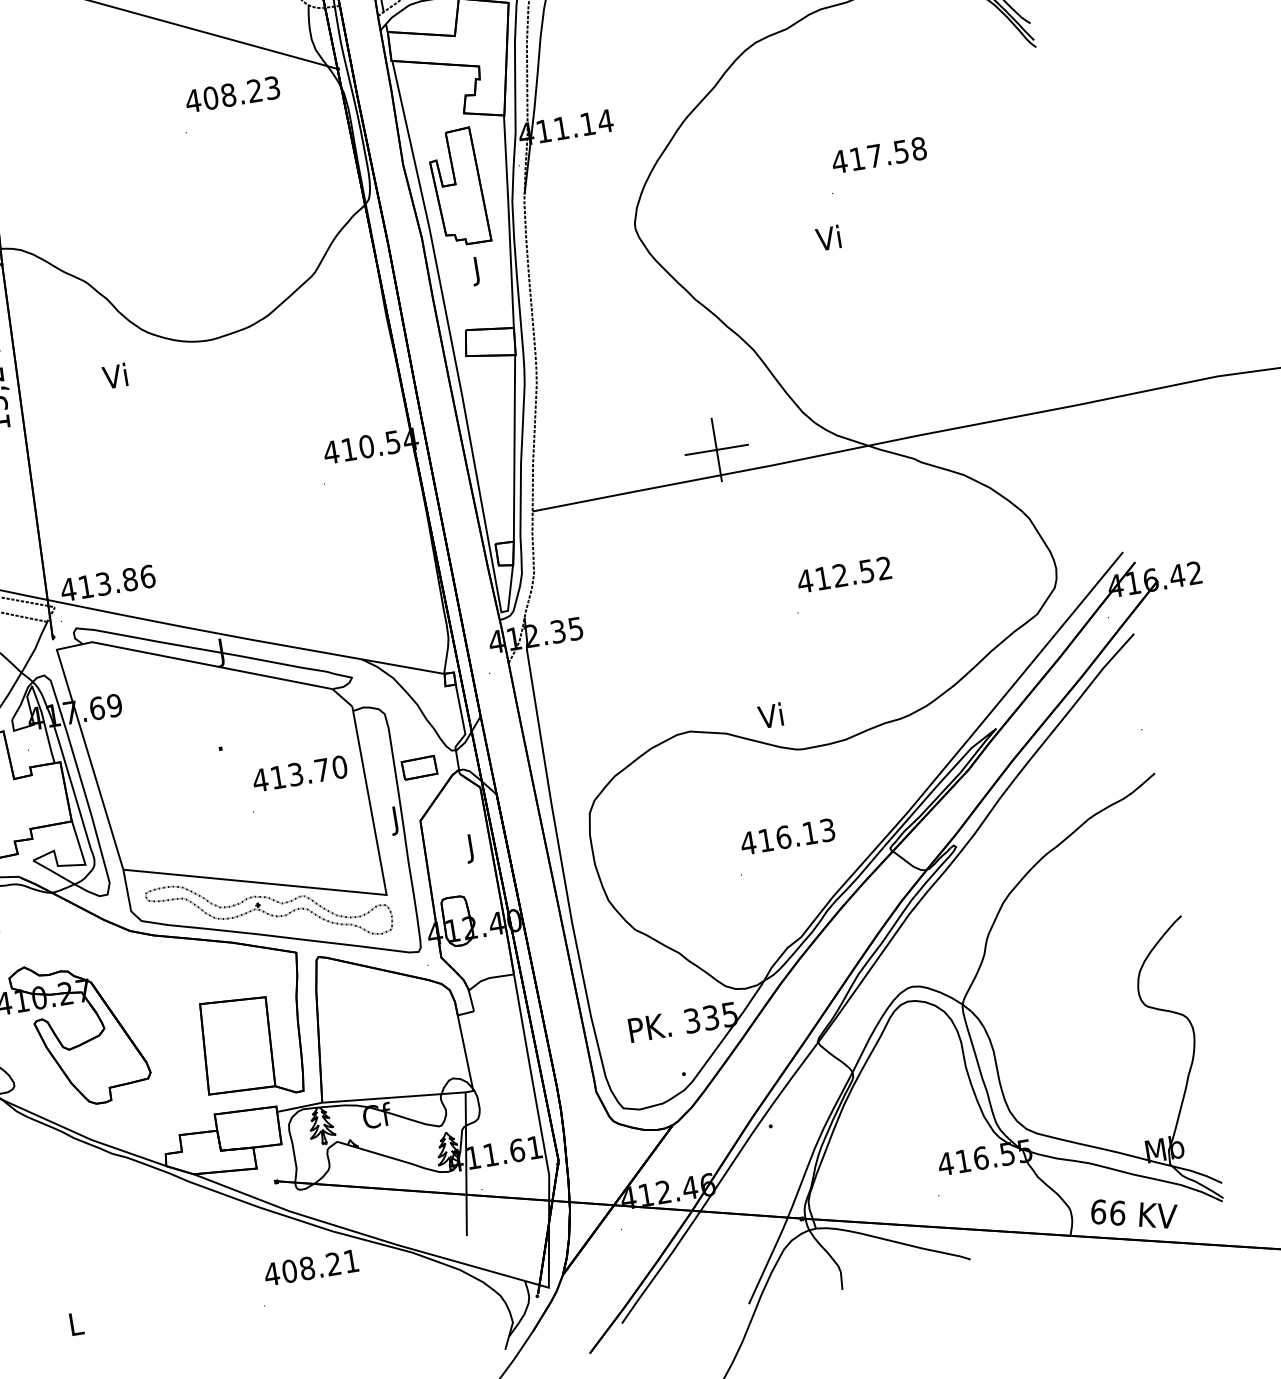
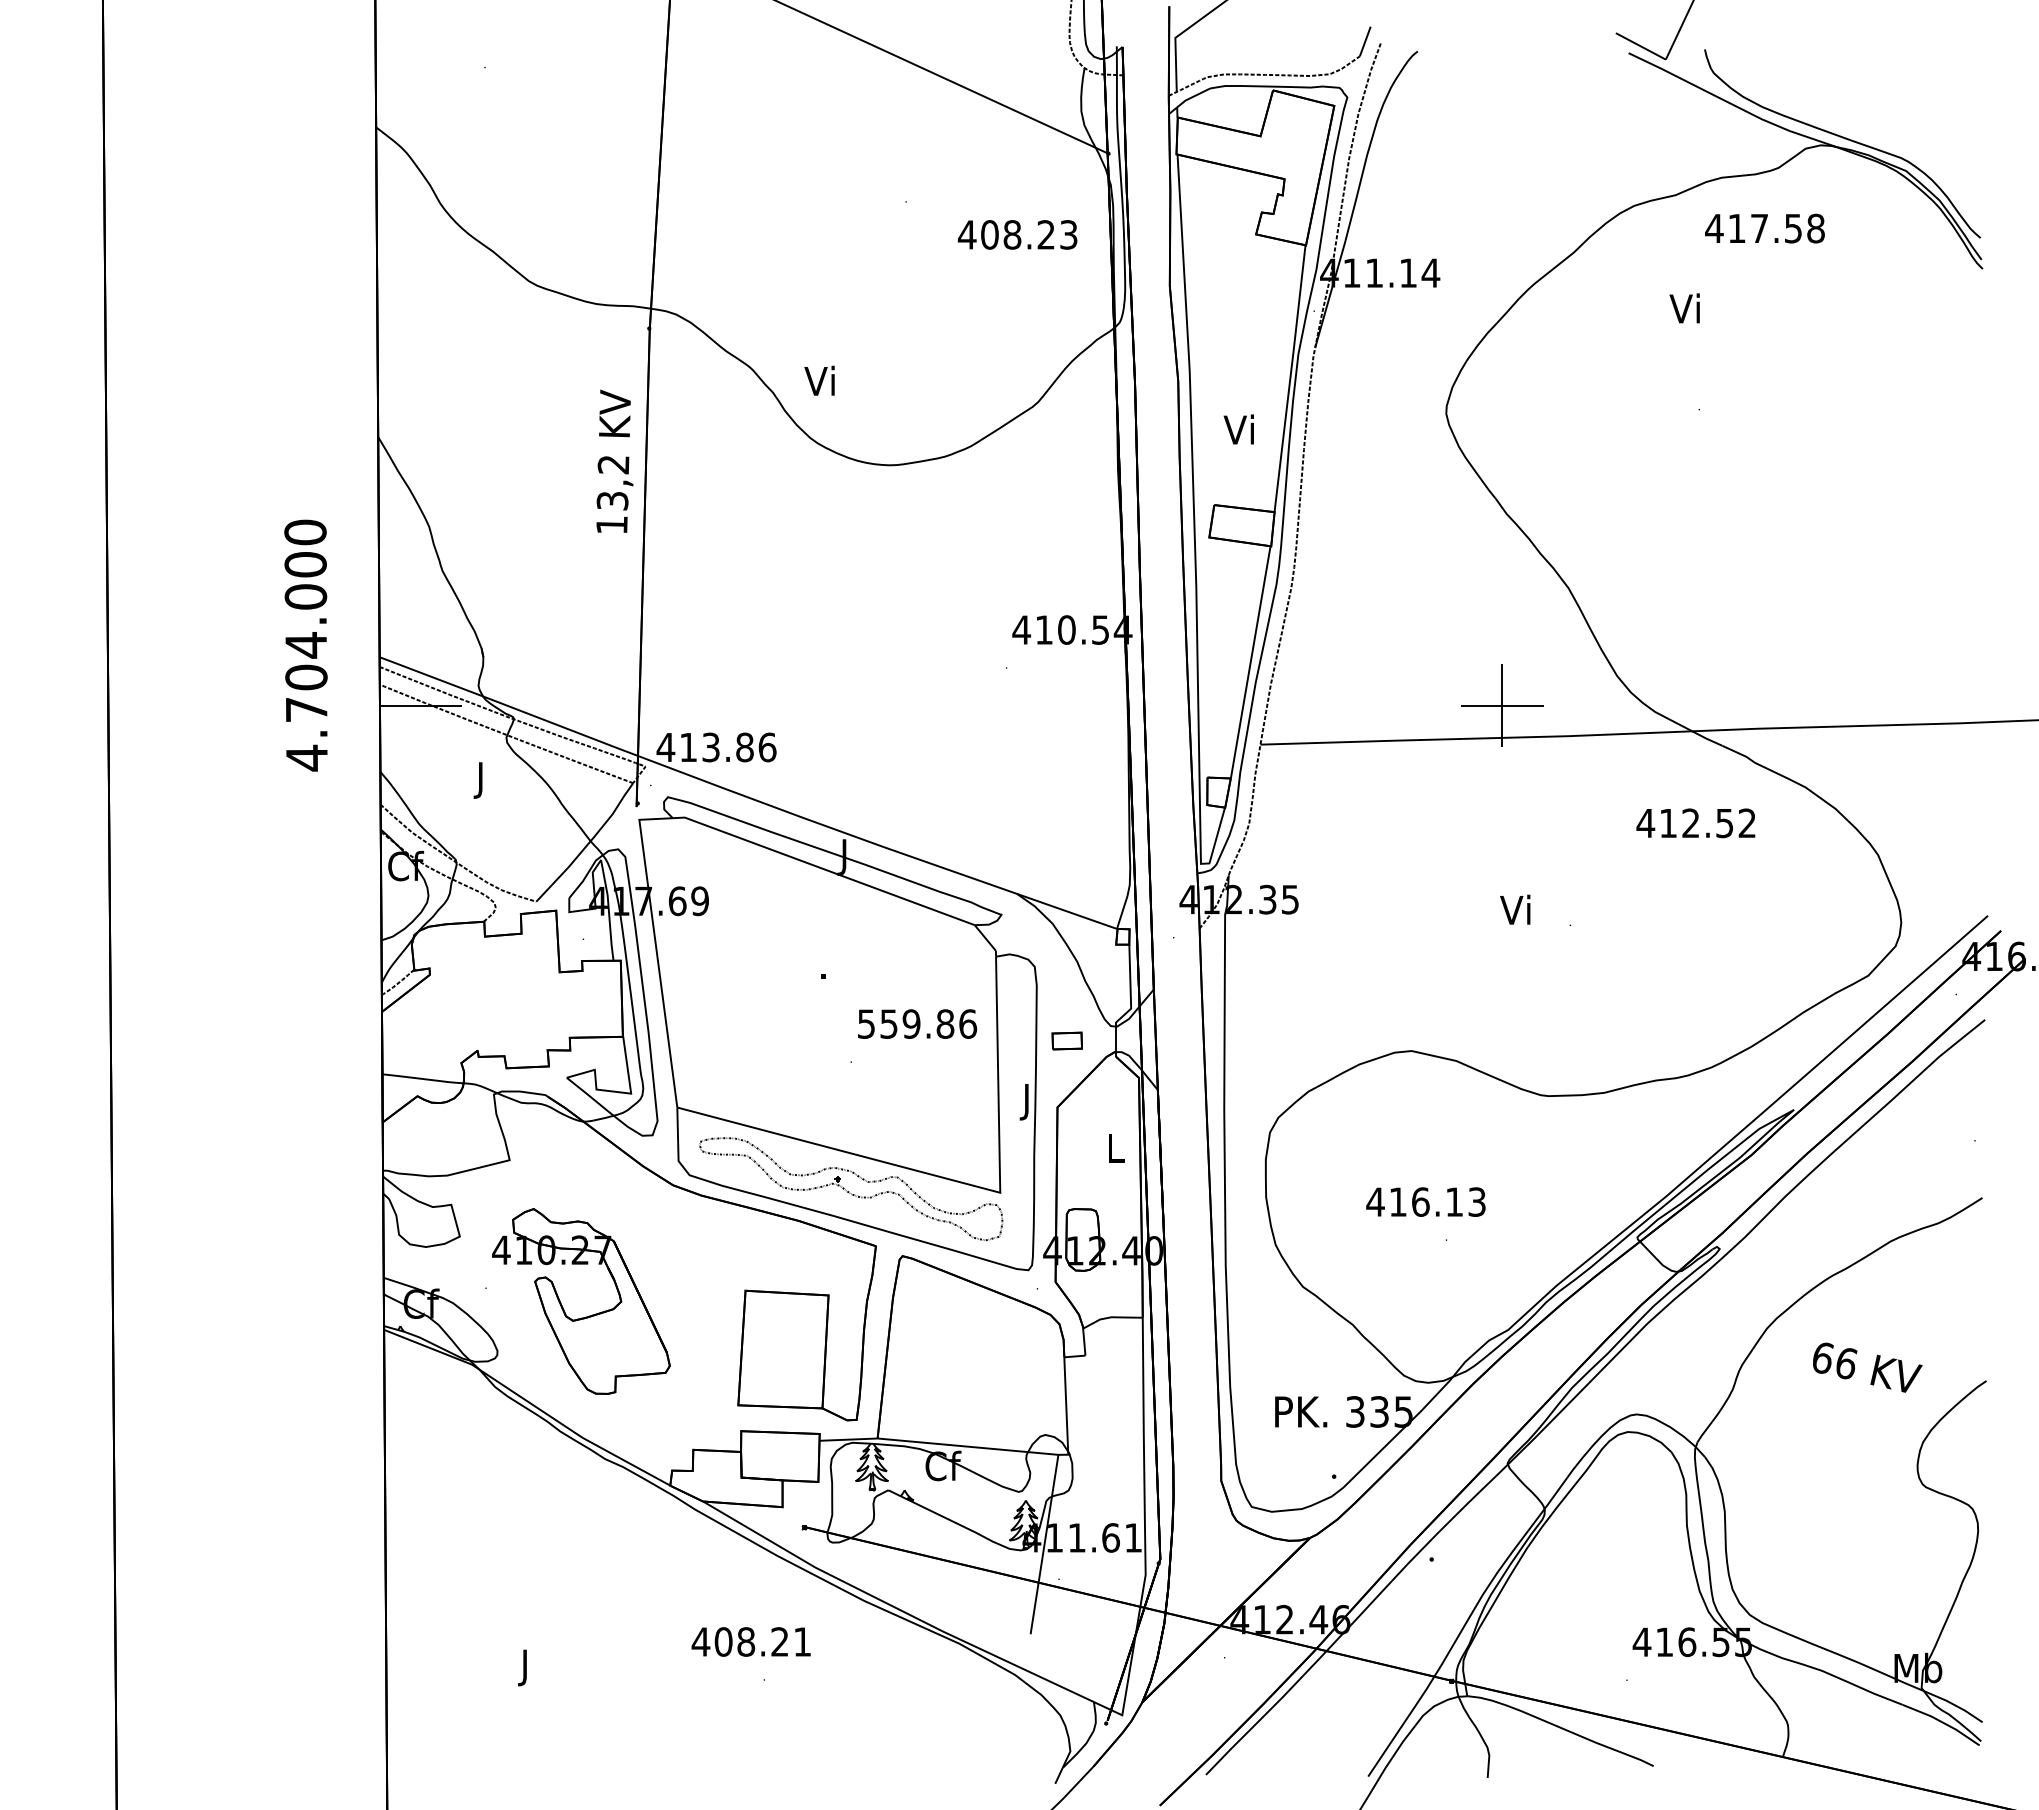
text: (232, 94) -> (1017, 234), moved
text: (878, 155) -> (1764, 228), moved
part: (457, 187) -> (1233, 325), removed
text: (828, 238) -> (1684, 308), moved
text: (475, 271) -> (1238, 433), J -> Vi
text: (114, 375) -> (819, 380), moved
text: (844, 575) -> (1695, 823), moved
text: (770, 715) -> (1515, 909), moved
part: (419, 767) -> (1067, 1040), size x0.7
text: (300, 773) -> (917, 1023), 413.70 -> 559.86
text: (787, 836) -> (1425, 1201), moved
text: (472, 848) -> (1116, 1152), J -> L
text: (1134, 1213) -> (1867, 1367), moved
text: (310, 1267) -> (750, 1641), moved
text: (77, 1326) -> (526, 1667), L -> J

